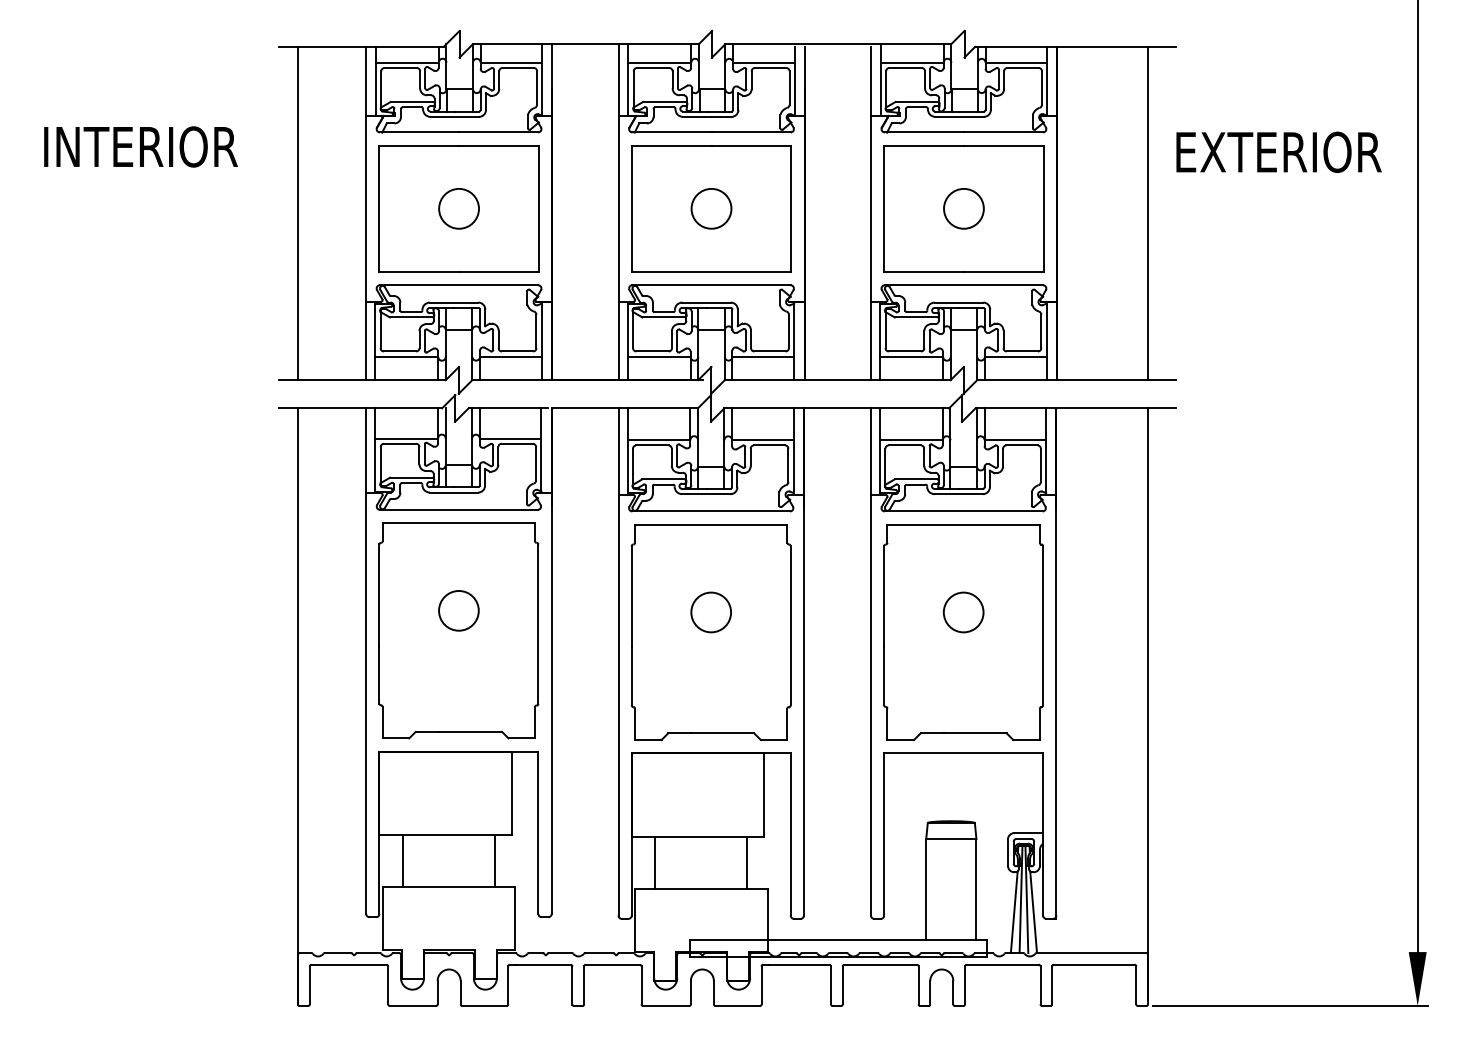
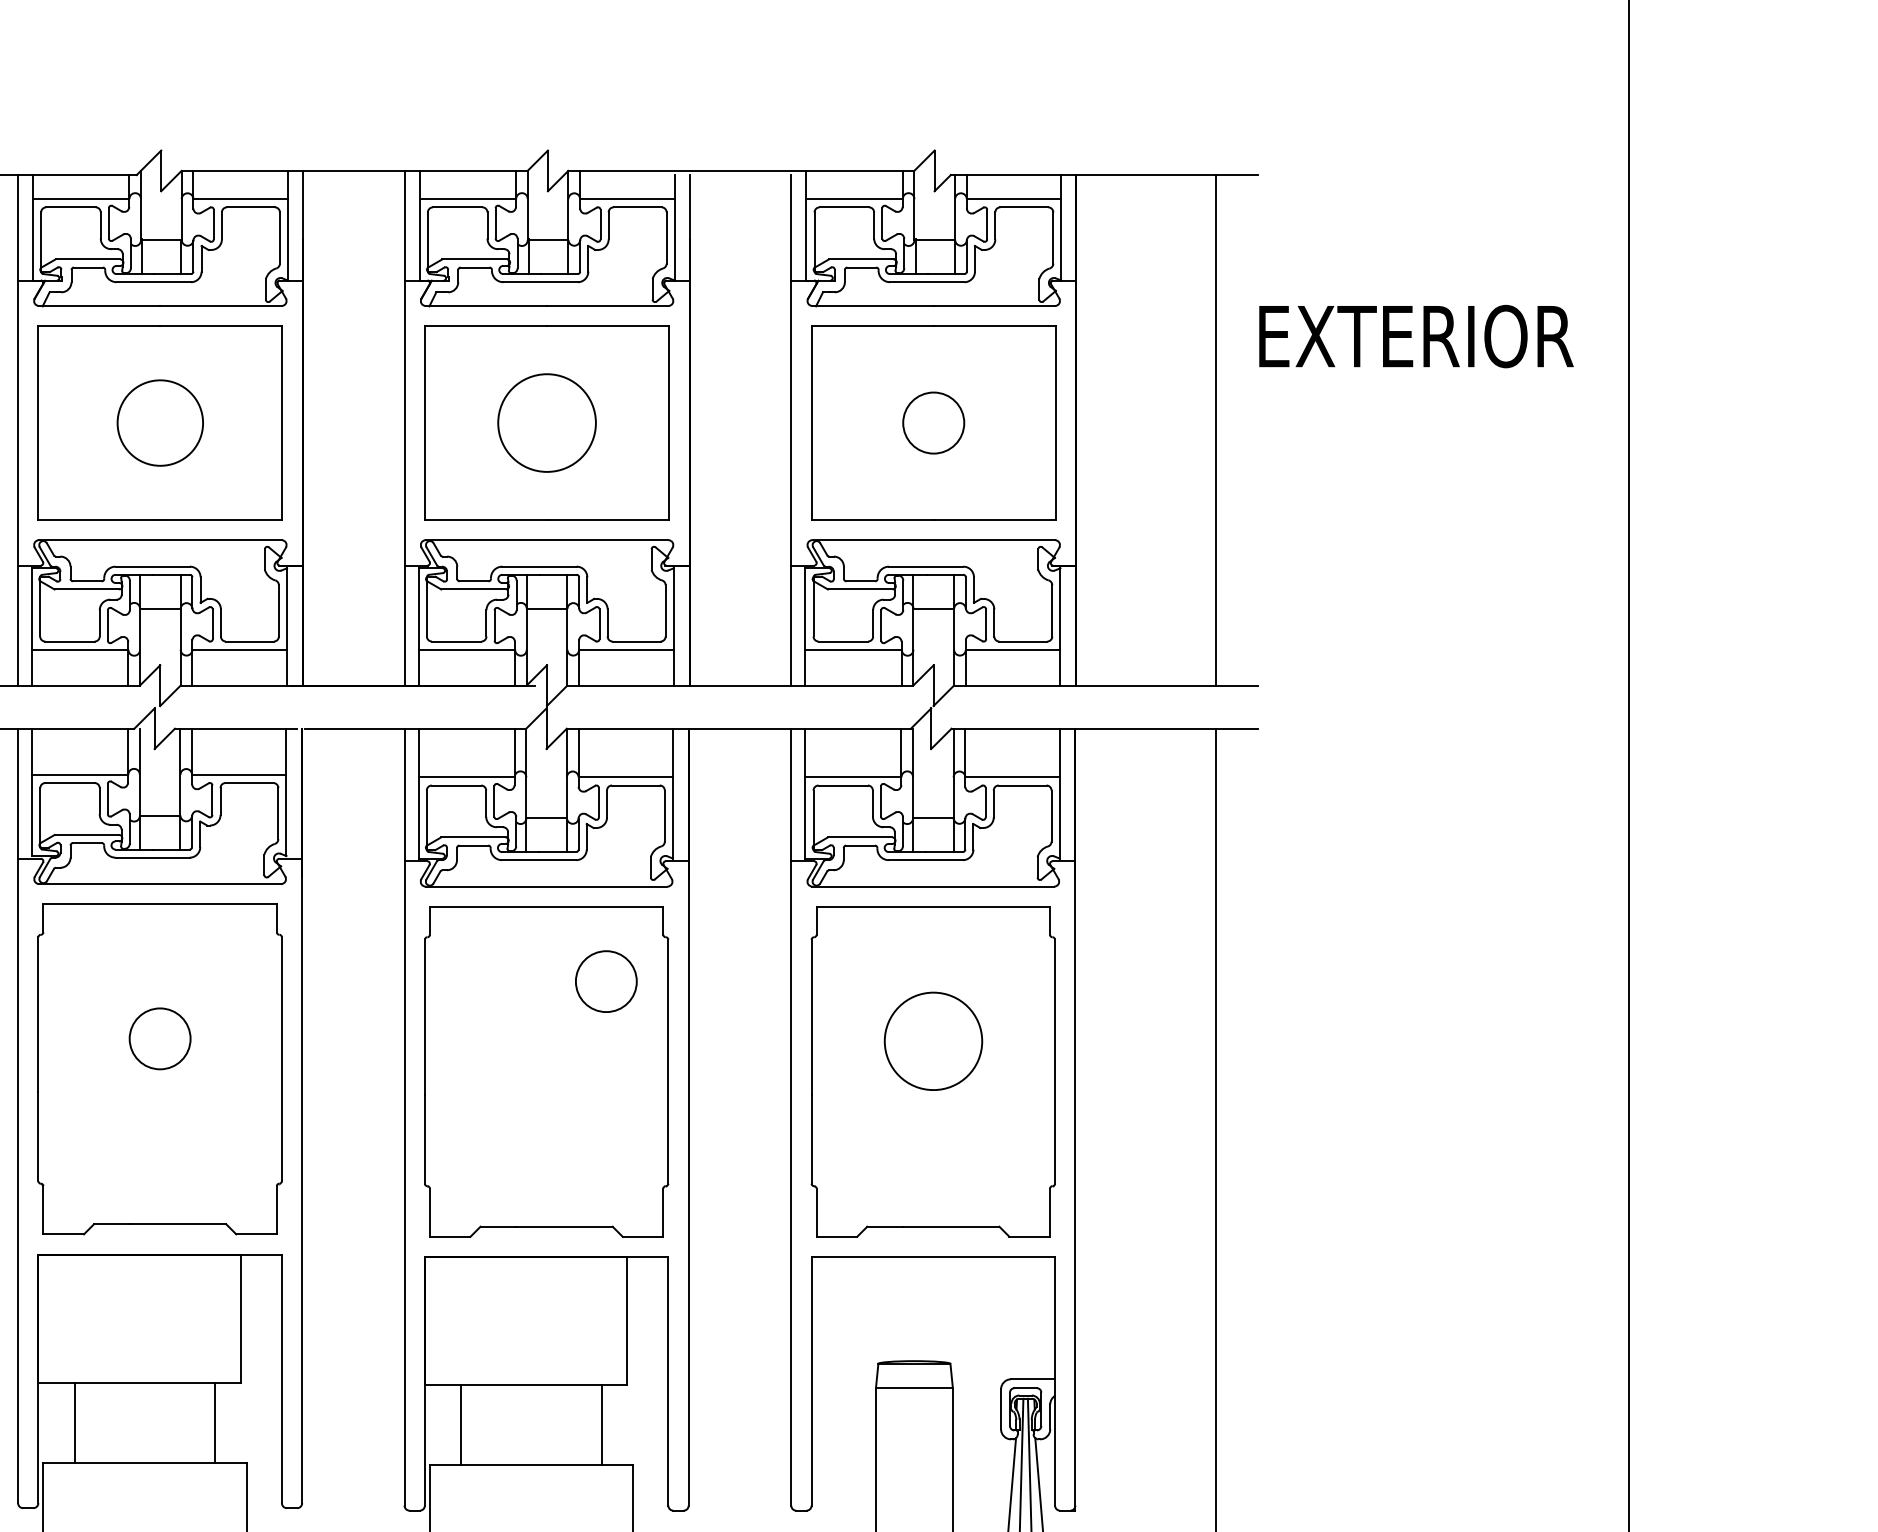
circle: (458, 208) -> (159, 422), size x1.4
circle: (711, 208) -> (547, 422), size x1.6
circle: (710, 612) -> (605, 981), moved
circle: (963, 612) -> (933, 1041), size x1.6

